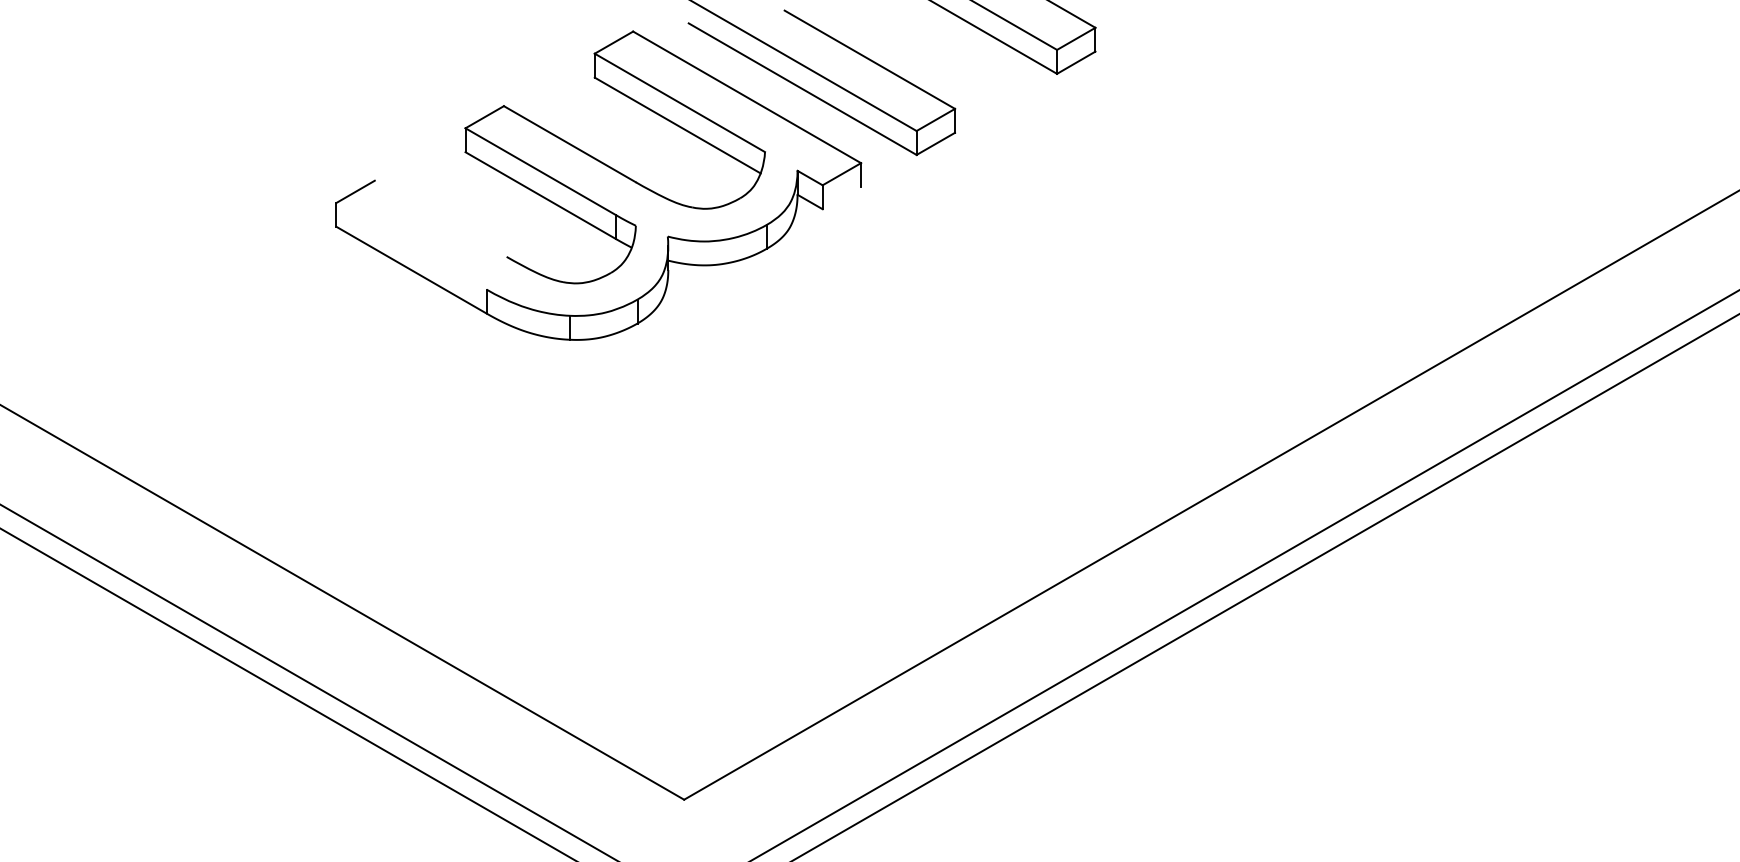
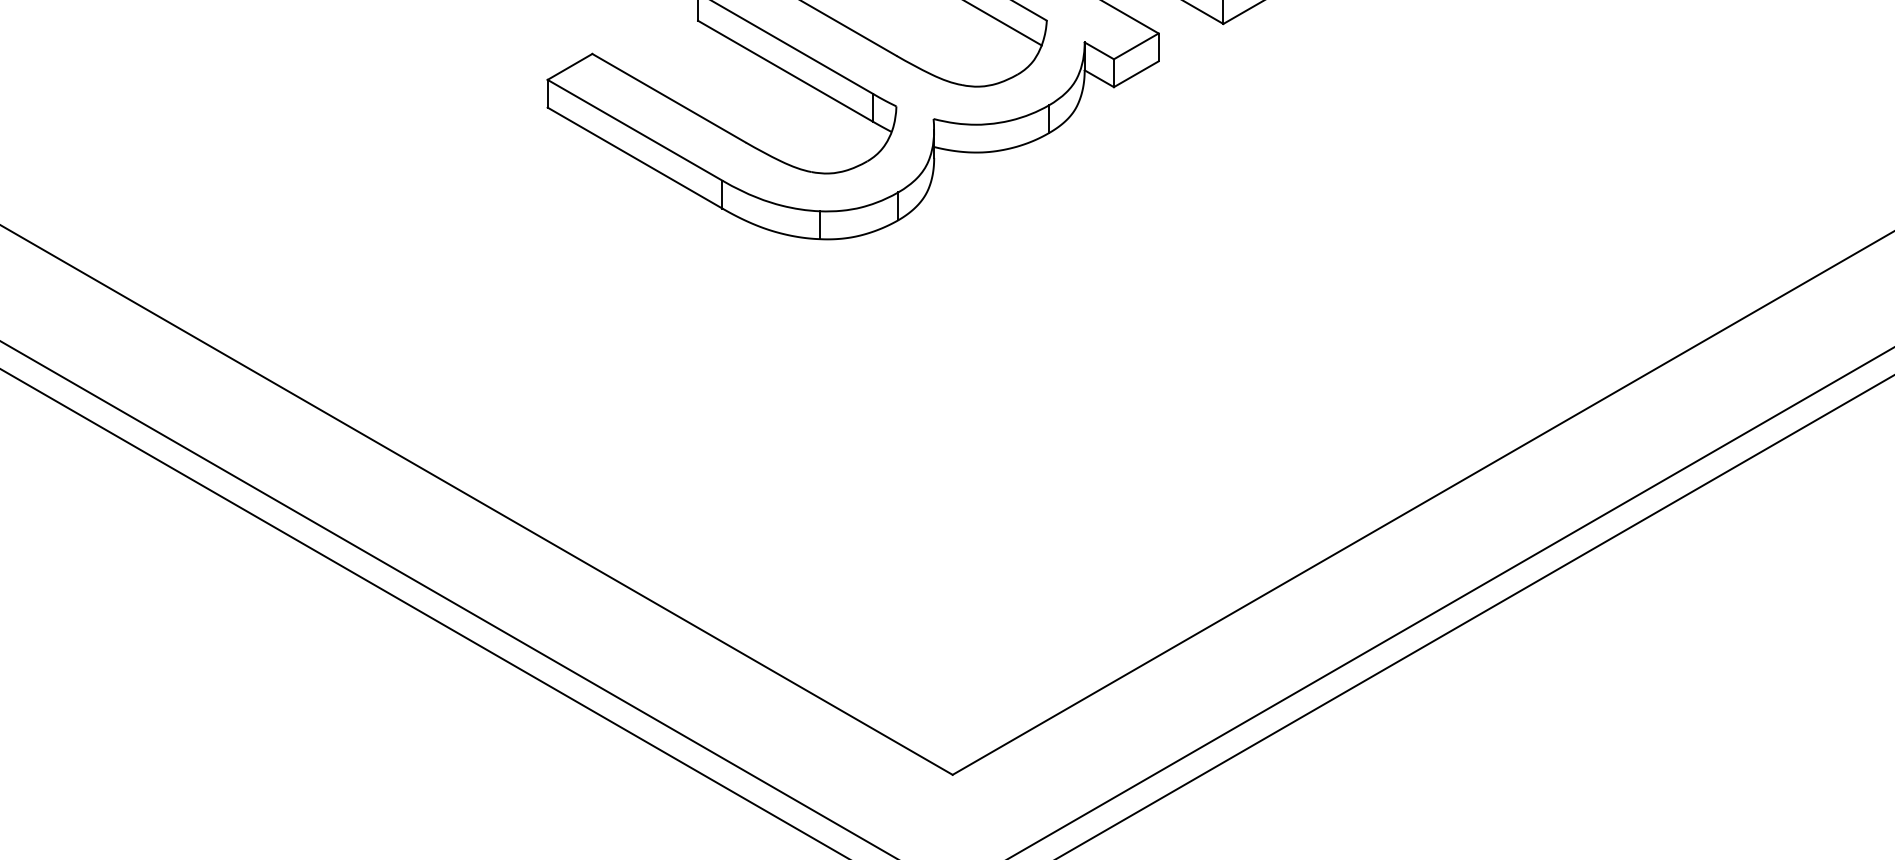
line: (841, 198) -> (1135, 74), added
line: (440, 218) -> (668, 97), added
line: (411, 245) -> (635, 129), added

